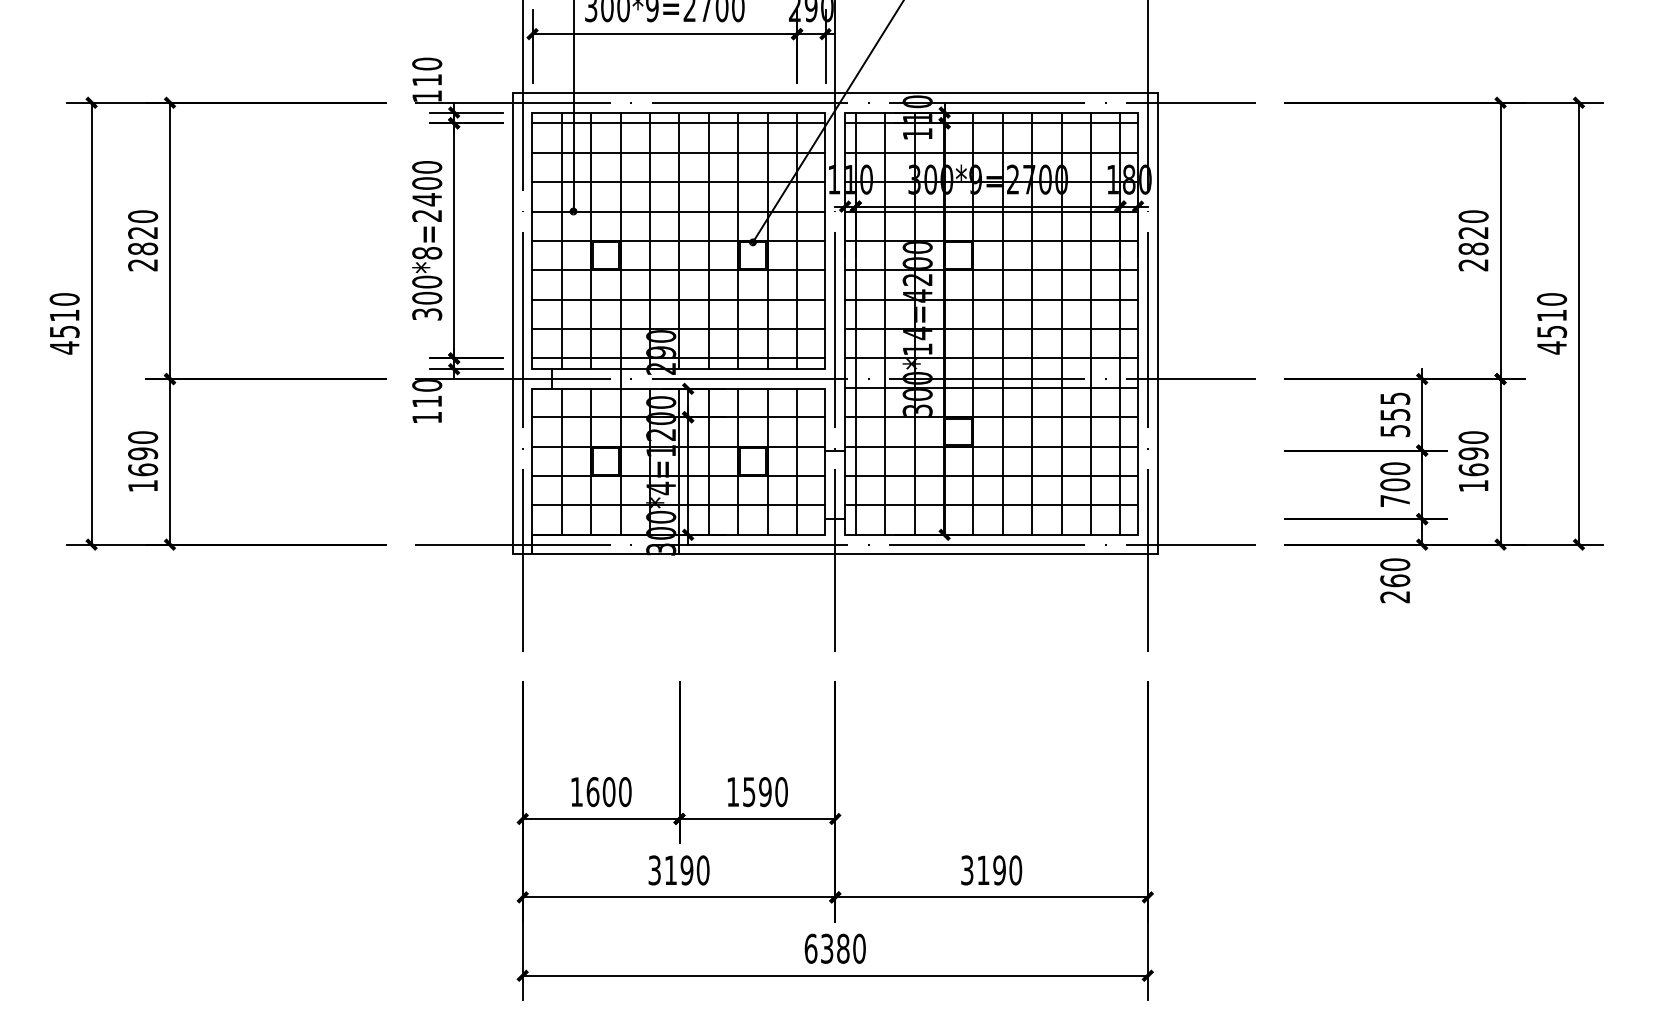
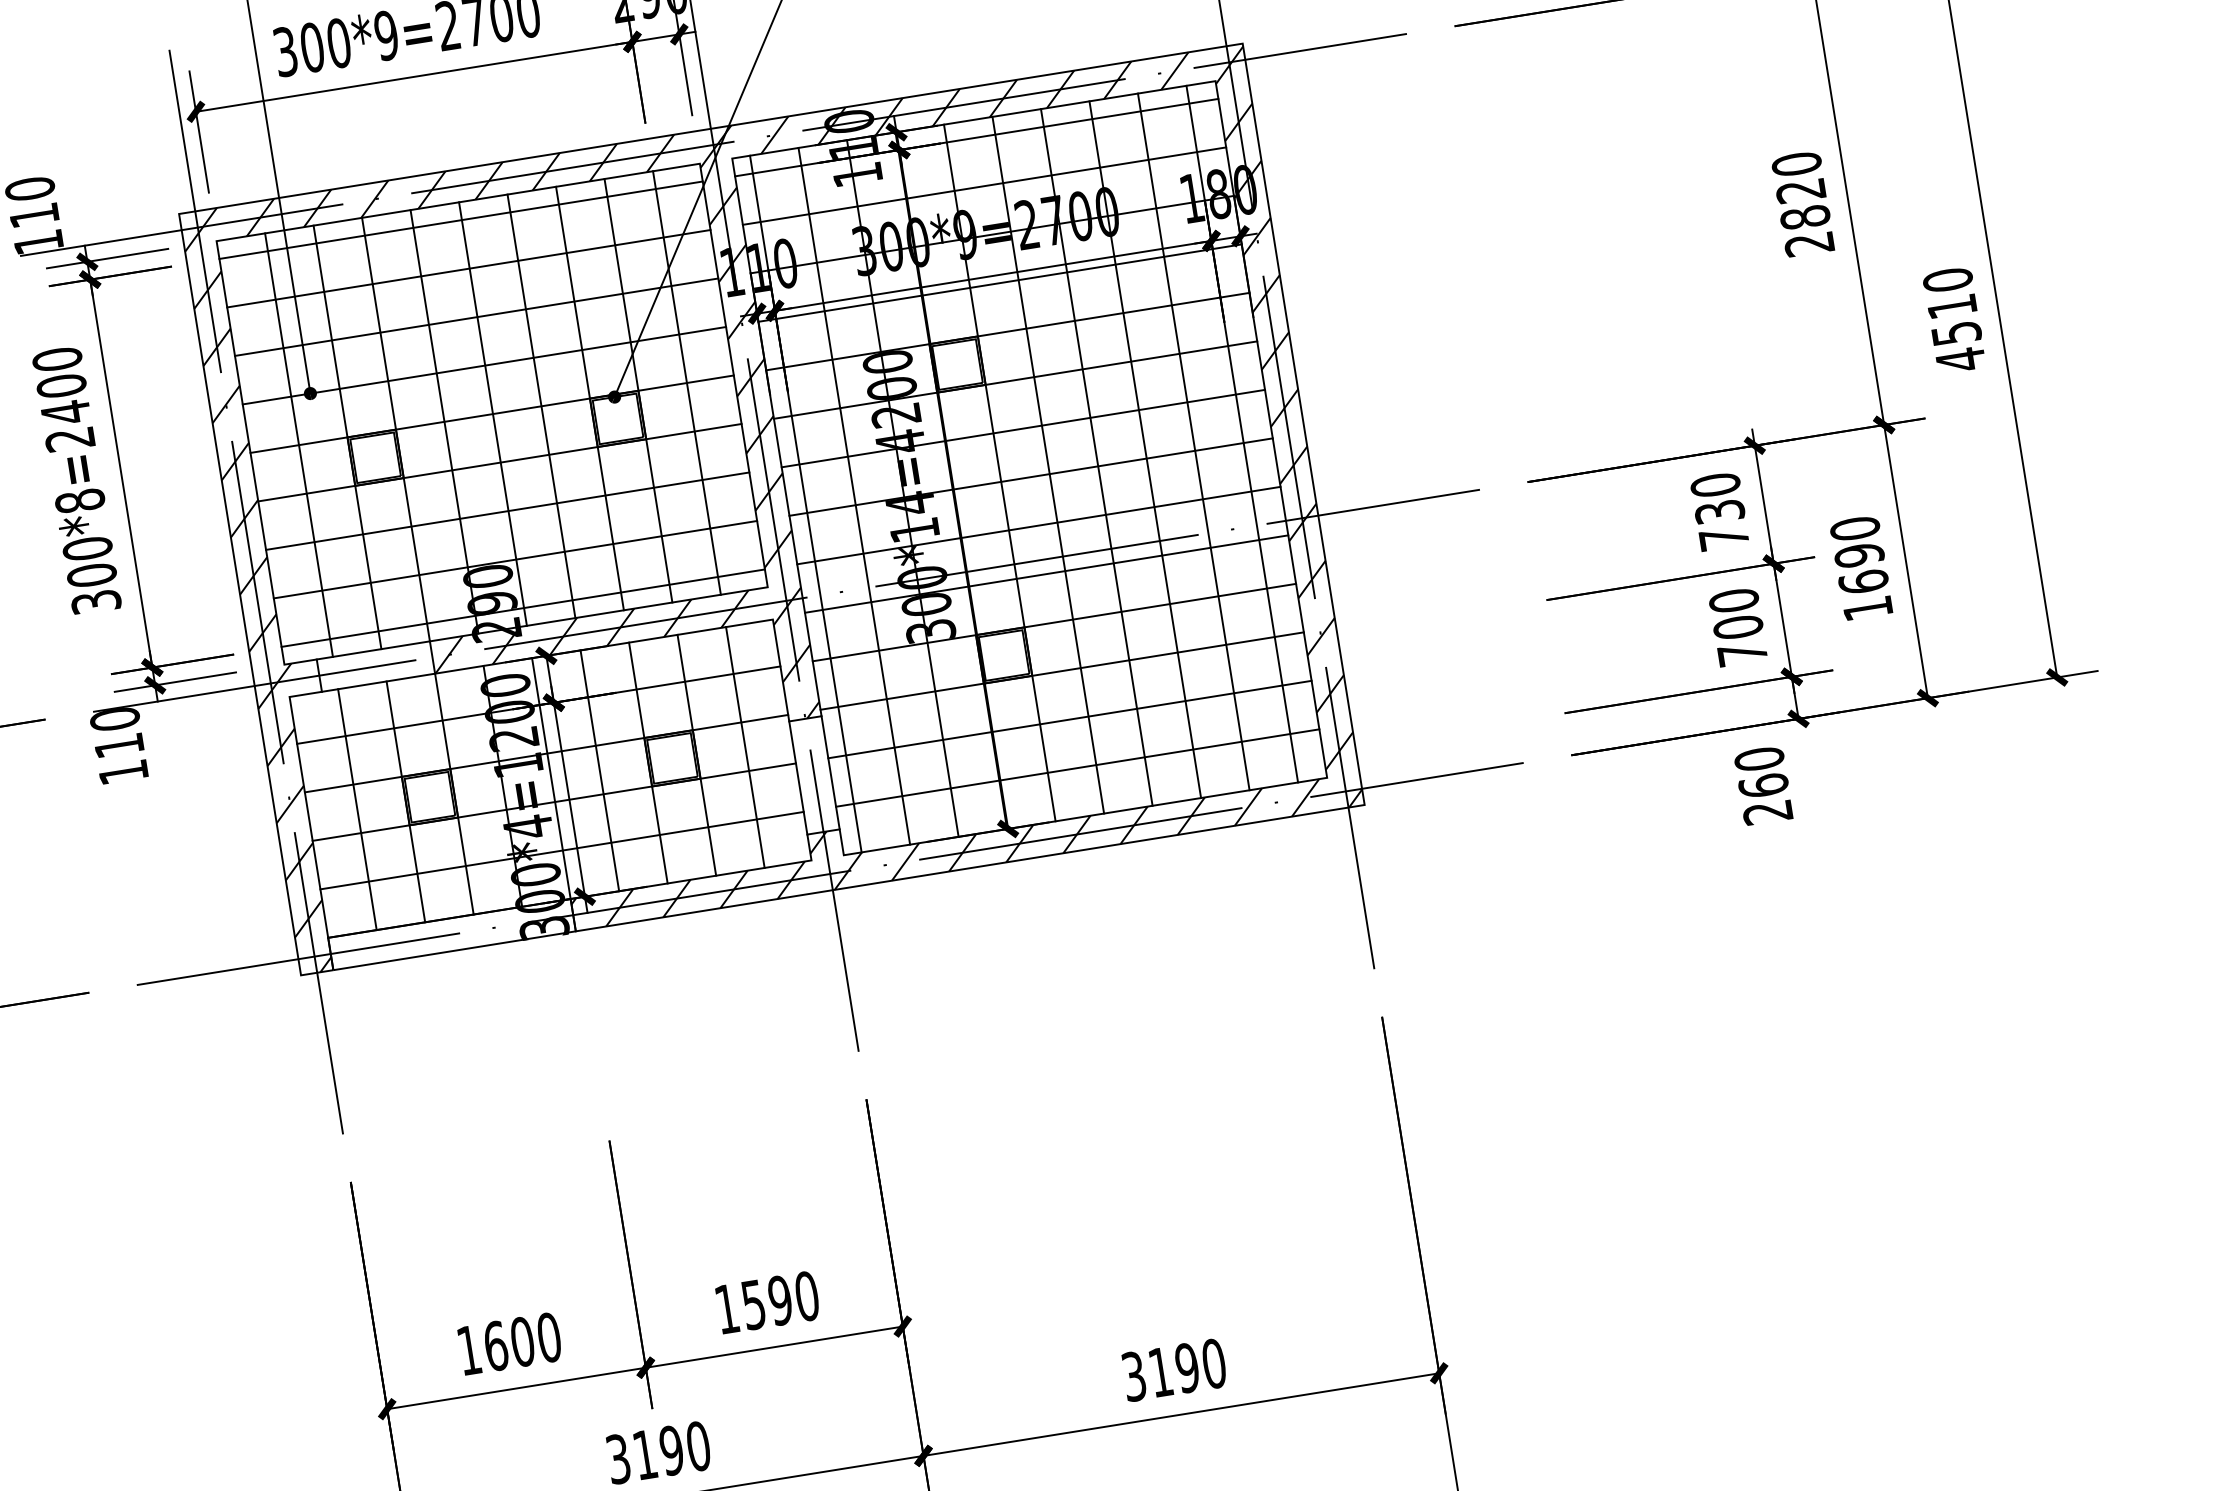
hatch: (834, 323) -> (770, 509), added
text: (1395, 414) -> (1720, 511), 555 -> 730

